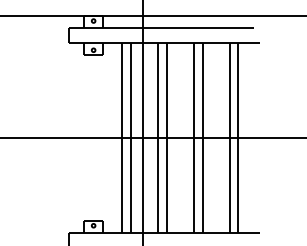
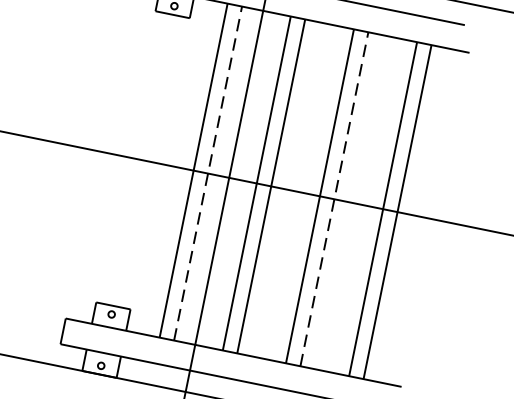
line: (130, 137) -> (208, 172), solid -> dashed
line: (202, 137) -> (334, 198), solid -> dashed

